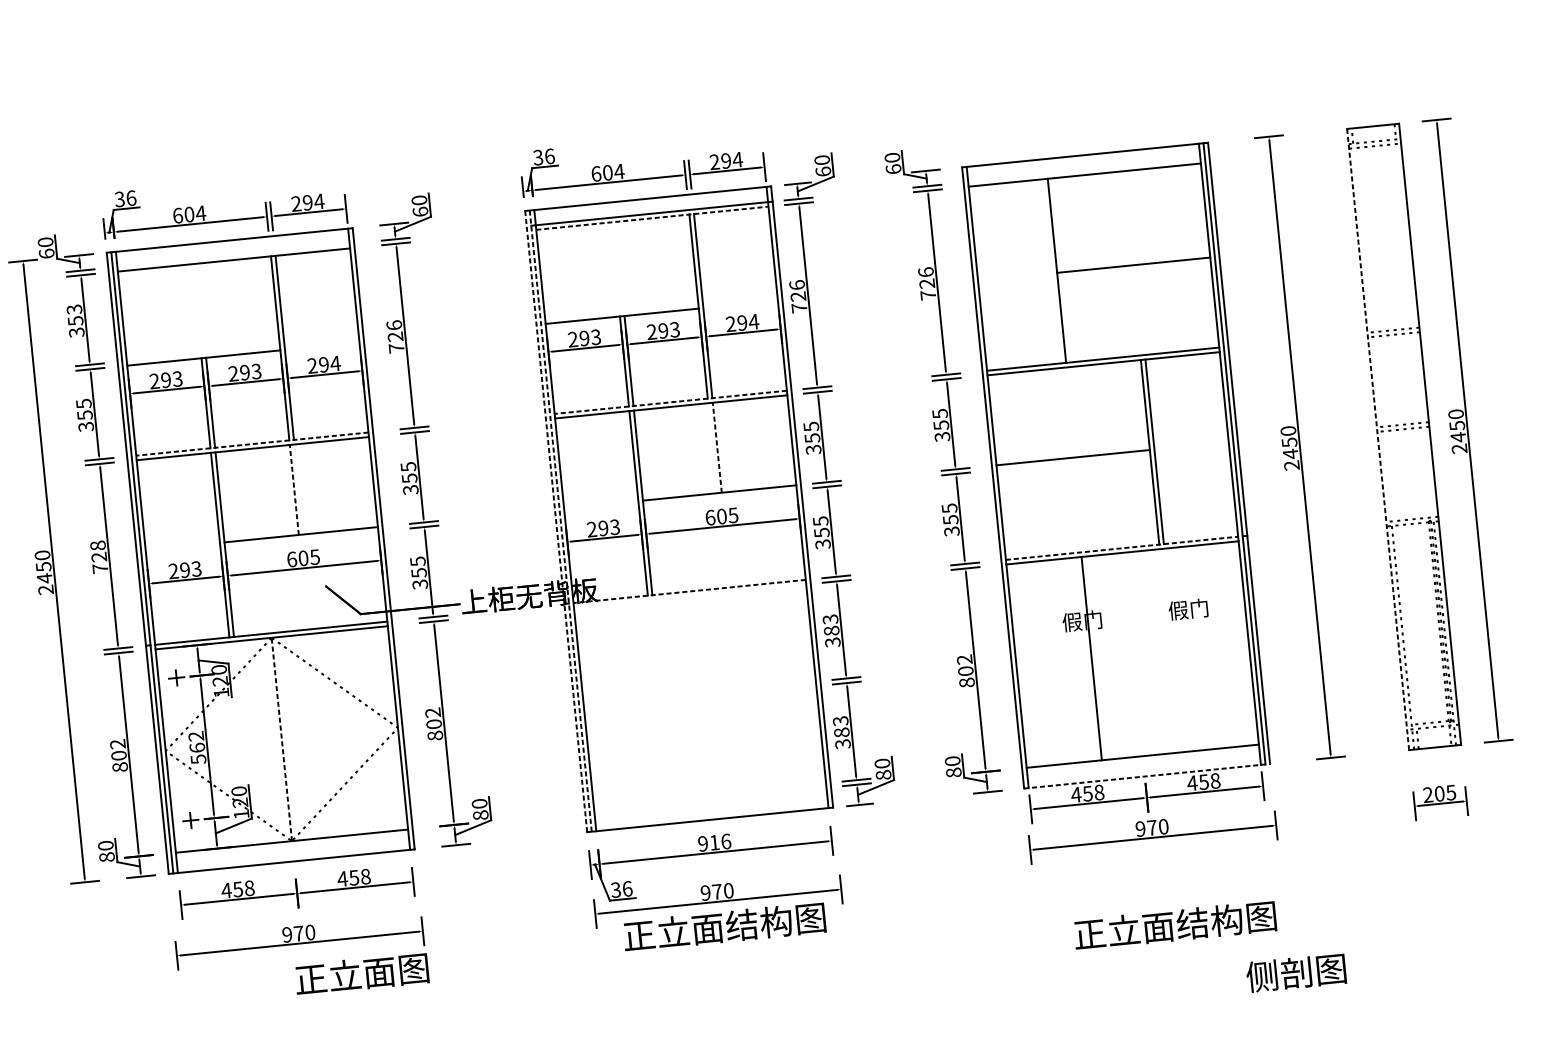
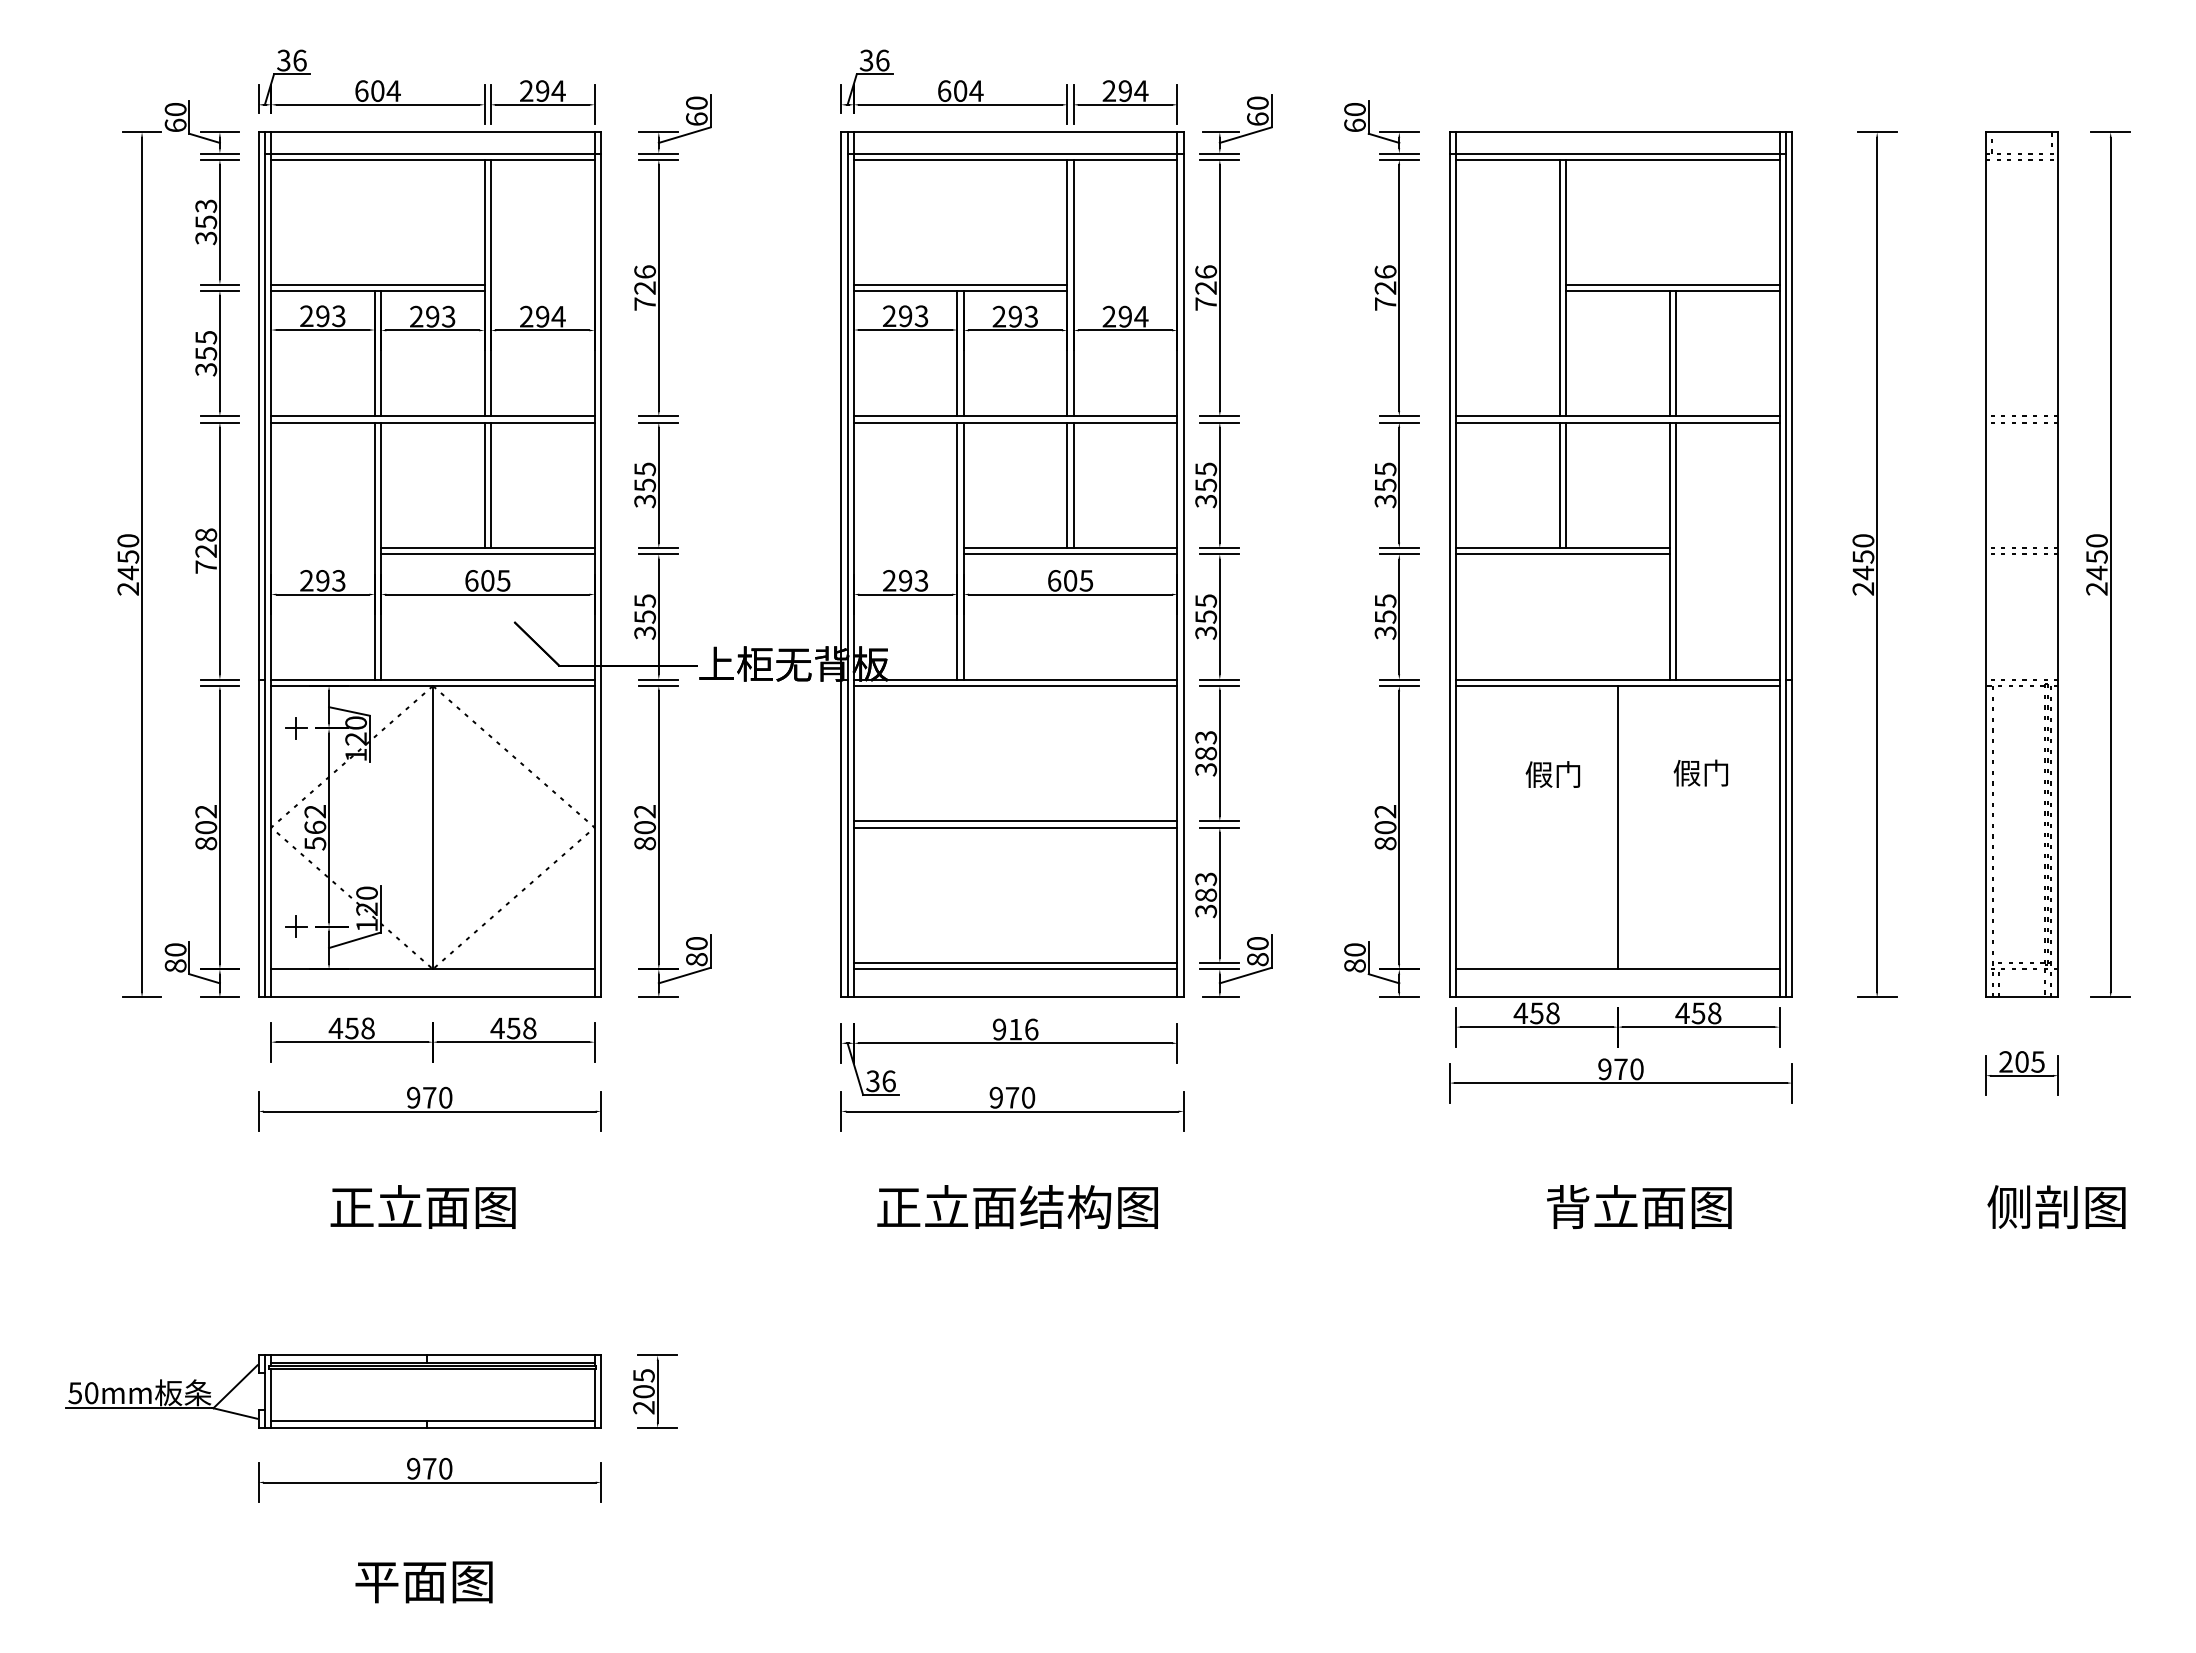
line: (1084, 170) -> (1617, 153), added
line: (652, 218) -> (1015, 159), dashed -> solid
line: (233, 255) -> (432, 153), added
line: (1132, 260) -> (1672, 284), added
line: (1052, 270) -> (1559, 287), added
line: (1140, 309) -> (1676, 353), added
line: (1135, 310) -> (1669, 353), added
line: (621, 311) -> (960, 284), added
line: (203, 353) -> (377, 284), added
line: (670, 402) -> (1015, 416), dashed -> solid
line: (1071, 411) -> (1566, 484), added
line: (1066, 412) -> (1559, 484), added
line: (1377, 439) -> (1985, 564), dashed -> solid
line: (252, 444) -> (432, 416), dashed -> solid
line: (712, 447) -> (1067, 484), added
line: (717, 447) -> (1073, 485), dashed -> solid
line: (1073, 462) -> (1562, 554), added
line: (298, 488) -> (490, 484), added
line: (294, 490) -> (484, 485), dashed -> solid
line: (720, 497) -> (1070, 554), added
line: (560, 520) -> (847, 564), dashed -> solid
line: (556, 521) -> (841, 564), dashed -> solid
line: (301, 539) -> (487, 554), added
line: (1121, 548) -> (1617, 679), dashed -> solid
line: (689, 591) -> (1015, 679), dashed -> solid
line: (690, 596) -> (1015, 686), added
line: (1091, 658) -> (1617, 827), moved
line: (699, 693) -> (1015, 821), added
line: (700, 697) -> (1015, 827), added
line: (281, 739) -> (432, 827), dashed -> solid
line: (1147, 776) -> (1621, 997), dashed -> solid
line: (709, 794) -> (1015, 962), added
line: (710, 799) -> (1015, 969), added
text: (1174, 925) -> (1638, 1207), 正立面结构图 -> 背立面图
text: (724, 926) -> (1017, 1206), moved
text: (1296, 972) -> (2056, 1206), moved
text: (361, 973) -> (422, 1206), moved

